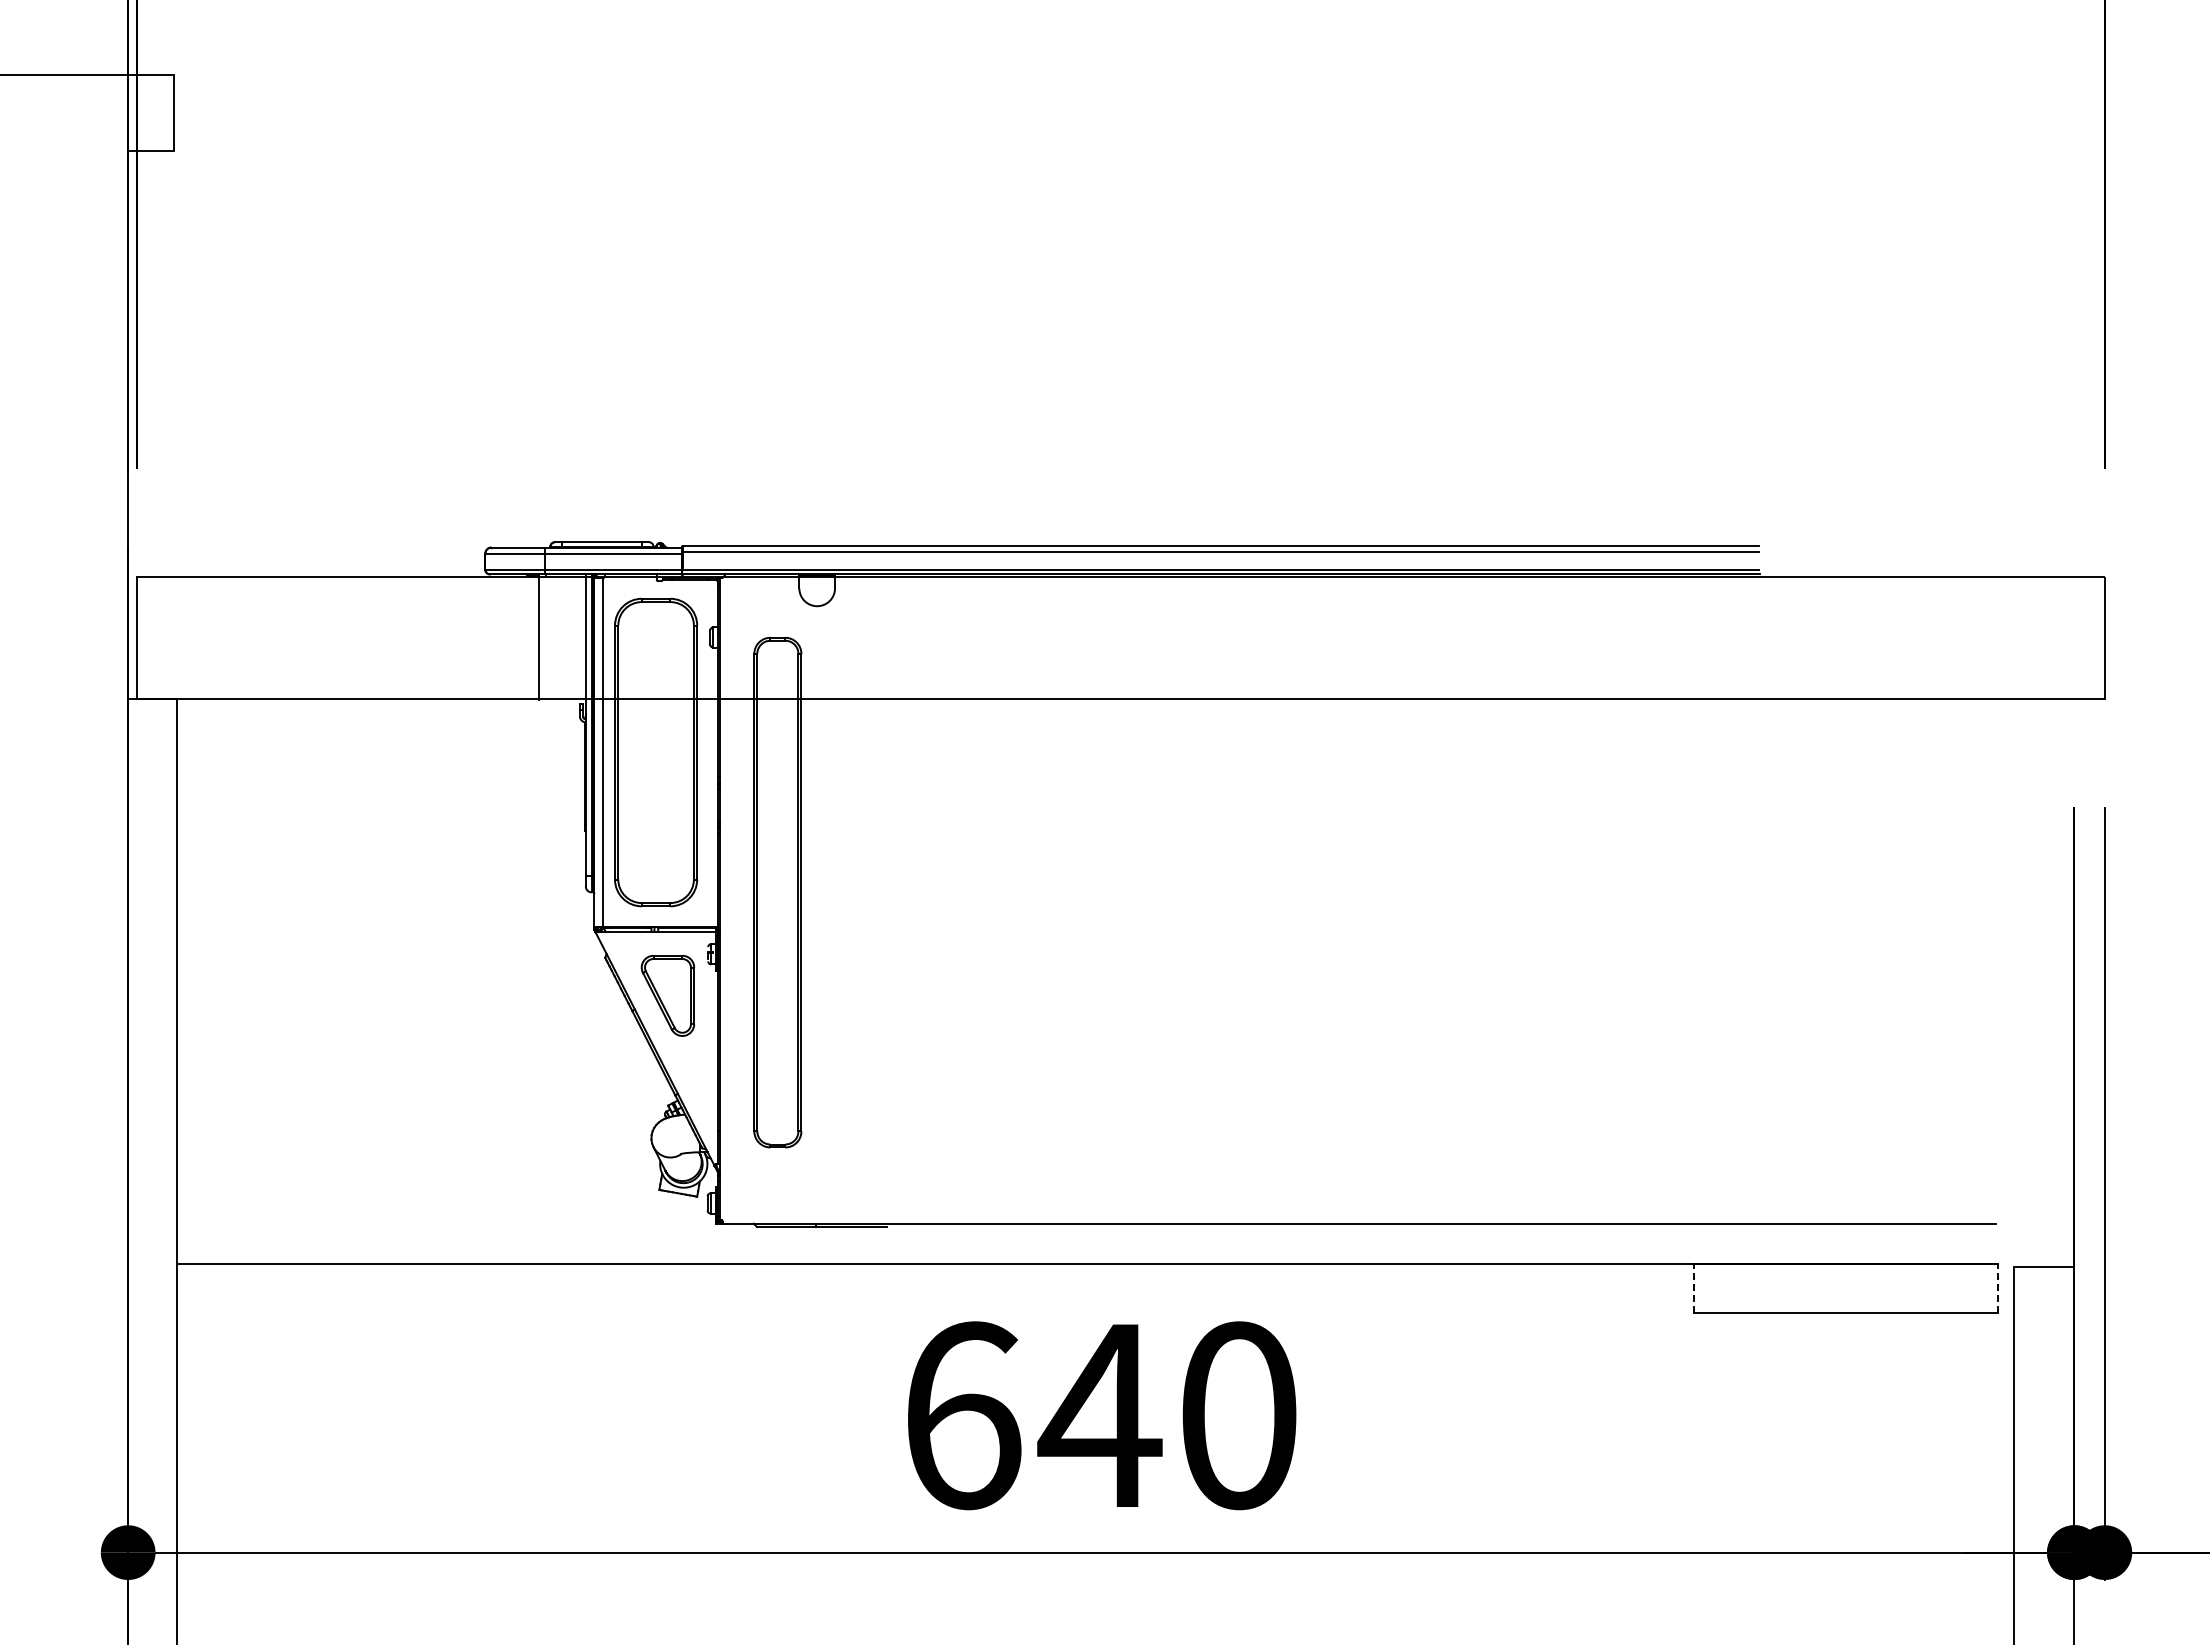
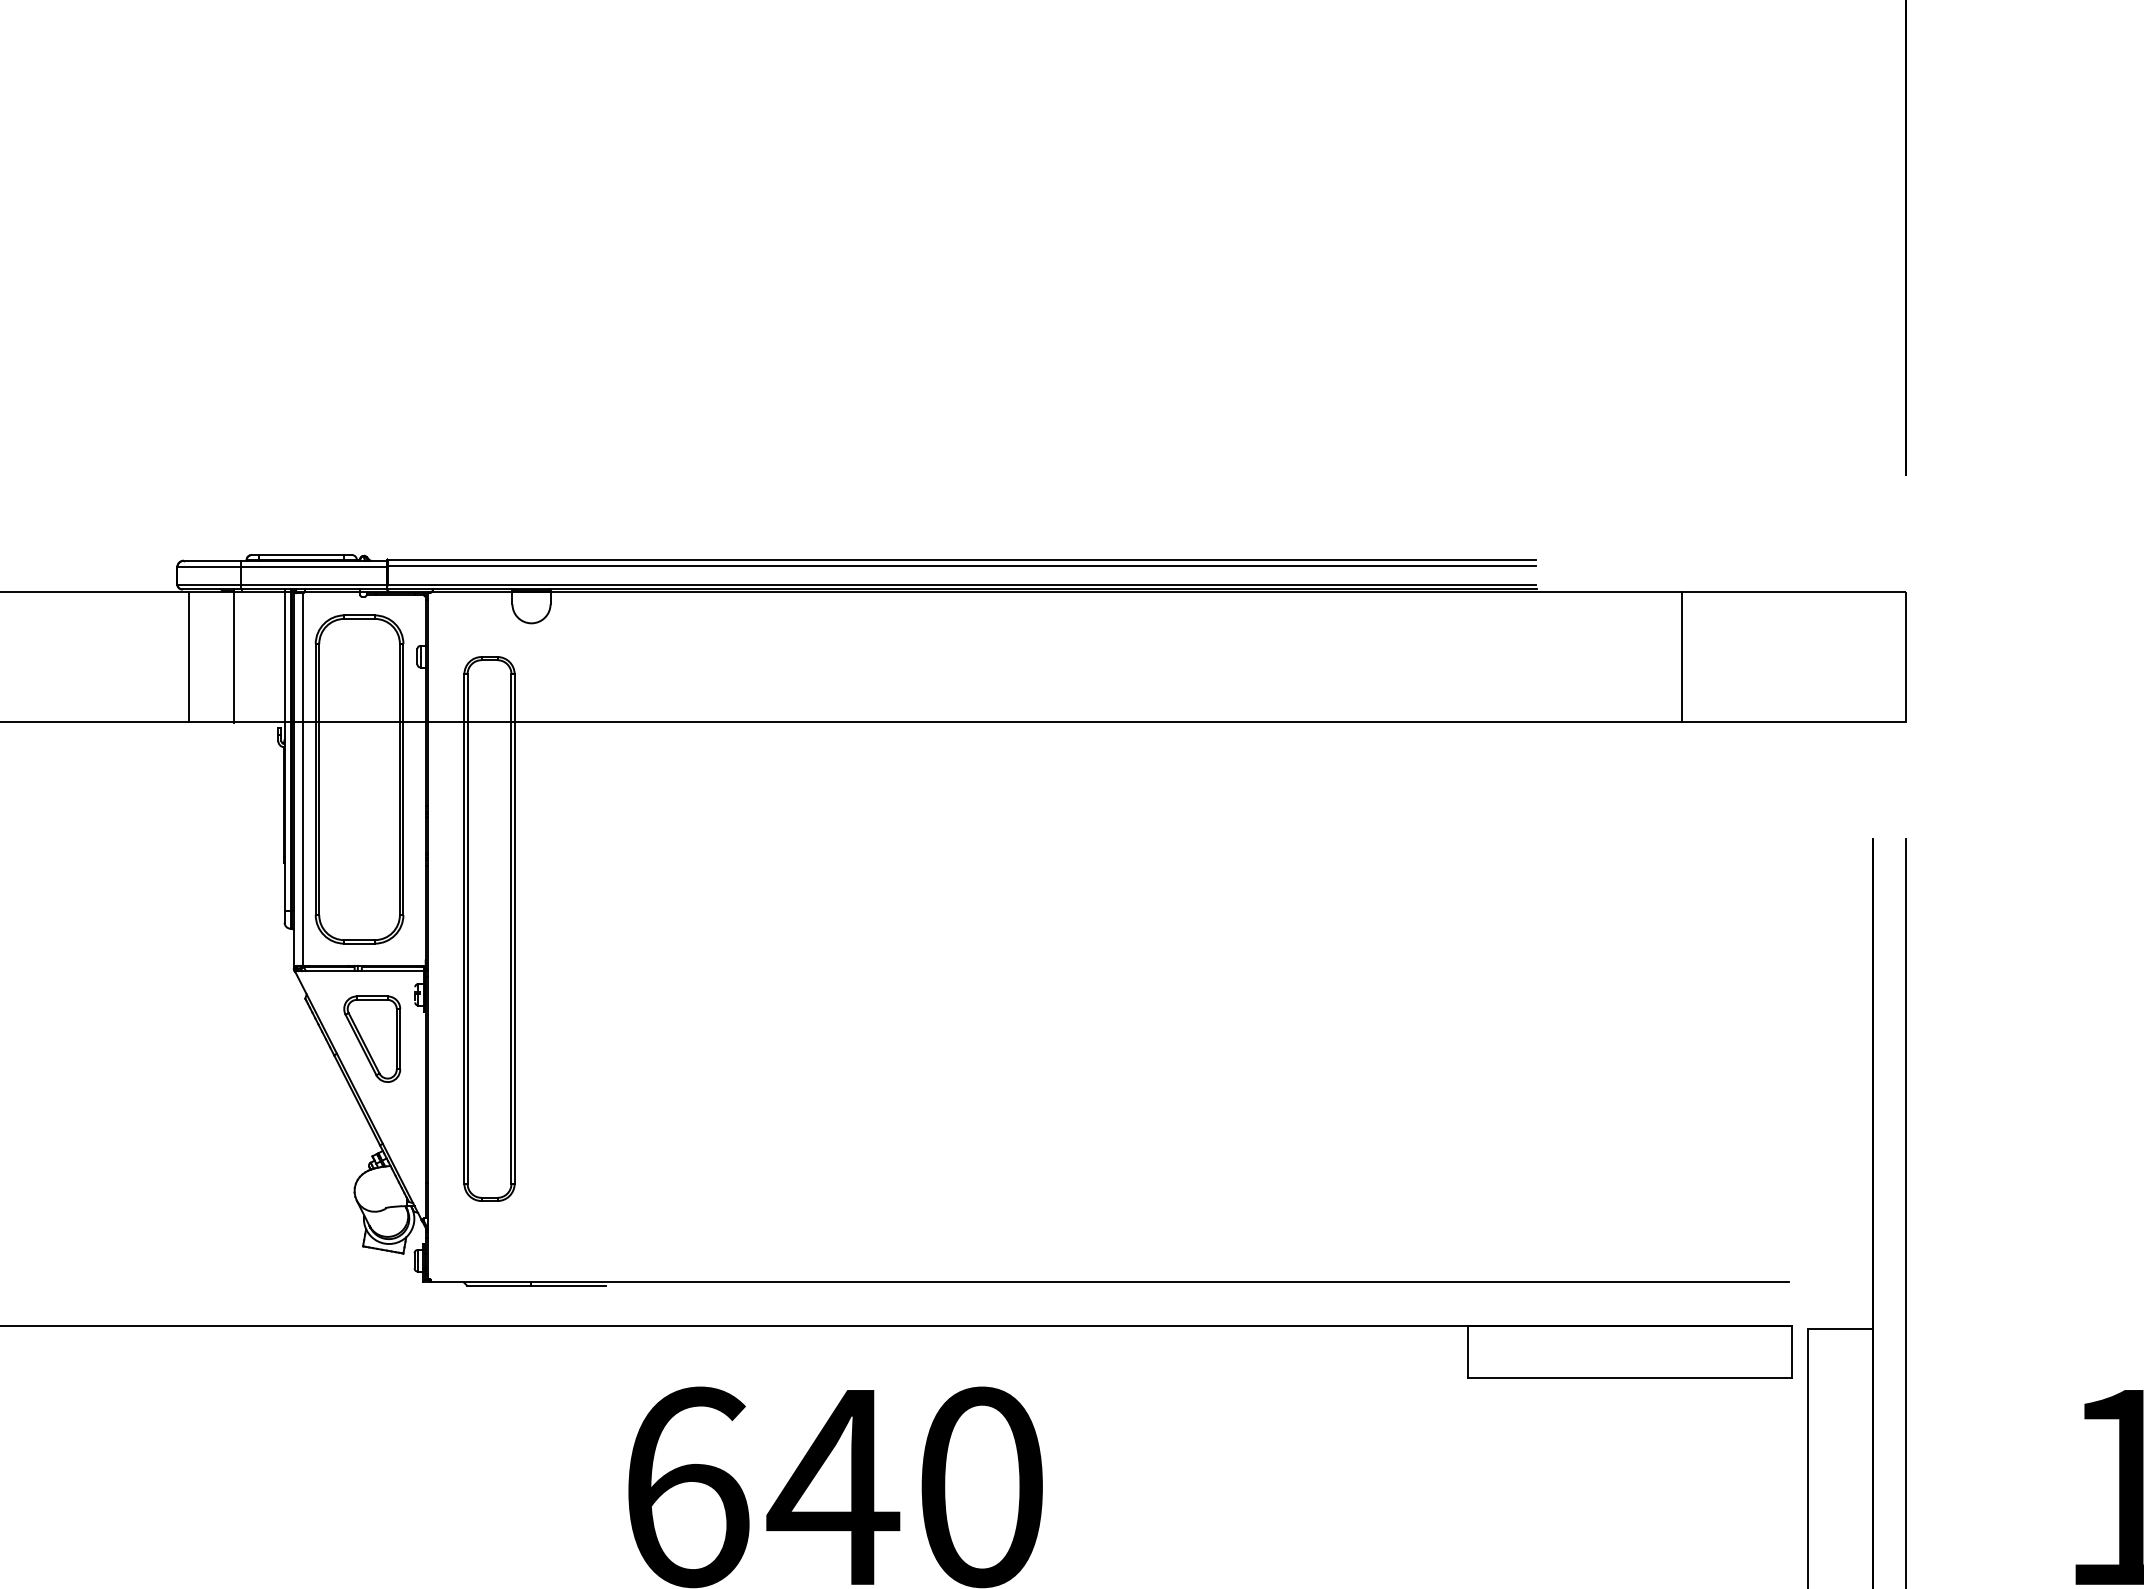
line: (496, 637) -> (189, 656), added
line: (1895, 637) -> (1682, 656), added
line: (1694, 1288) -> (1467, 1351), dashed -> solid
line: (1998, 1288) -> (1792, 1351), dashed -> solid

